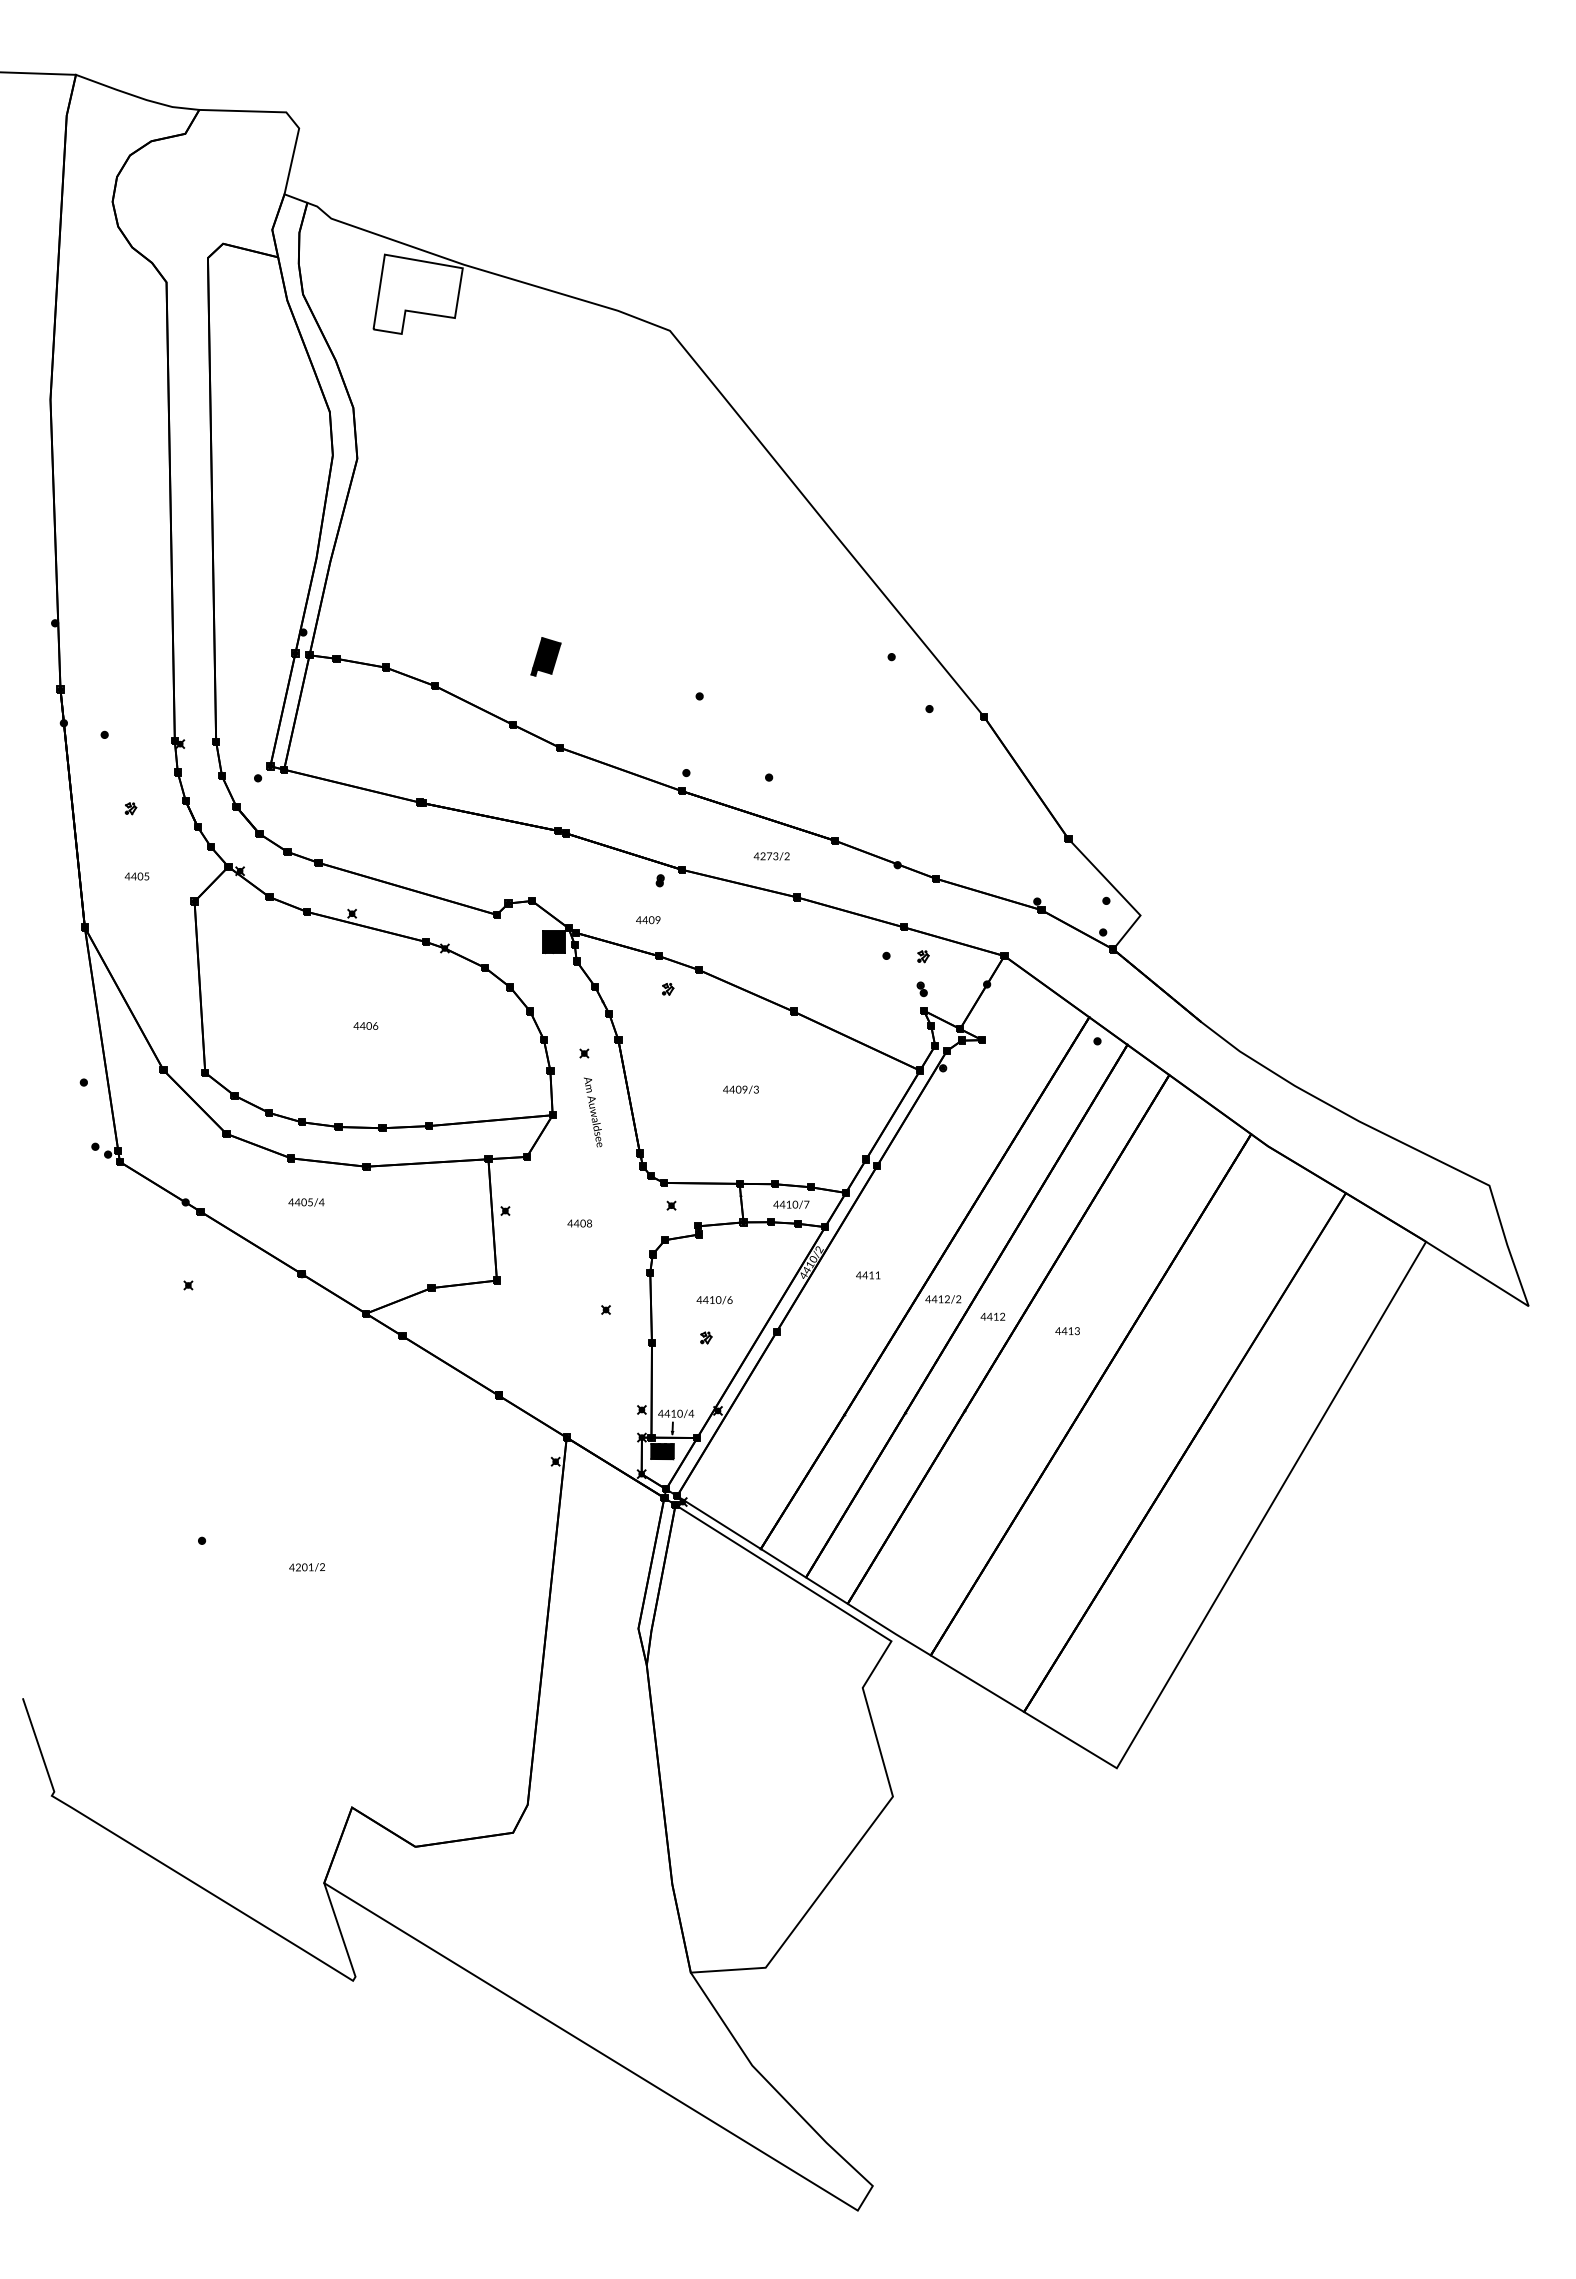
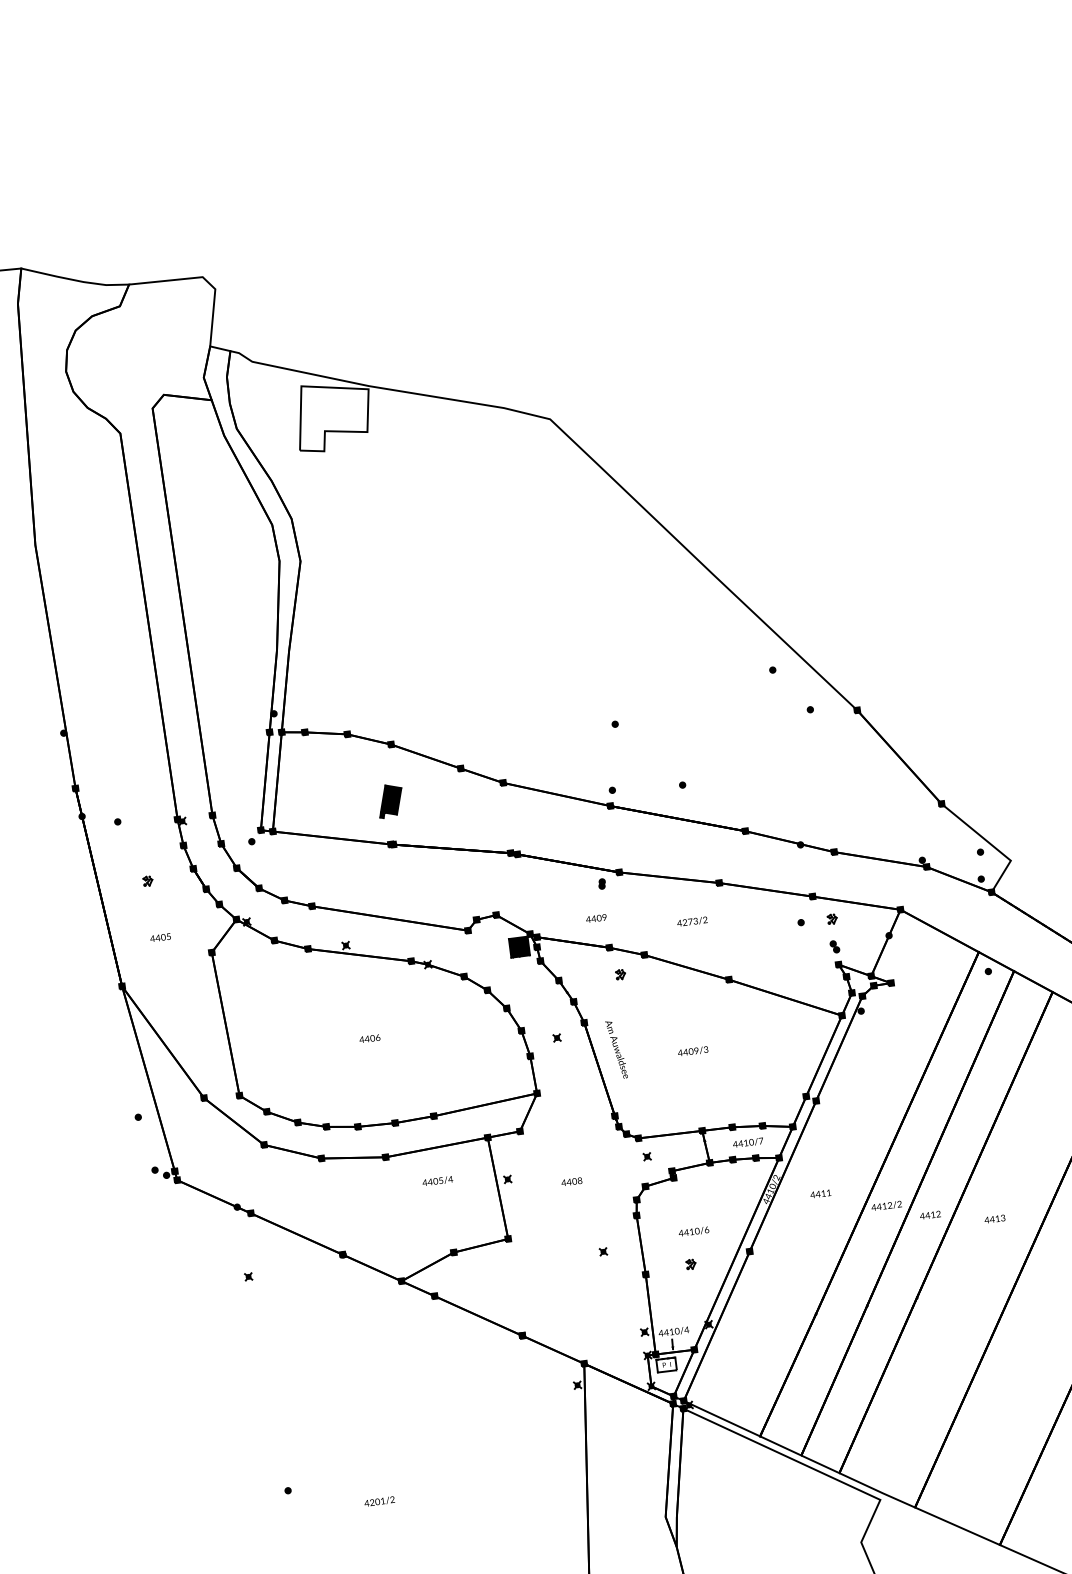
part: (545, 656) -> (390, 800), moved
text: (771, 856) -> (692, 921), moved
text: (593, 1112) -> (617, 1049), moved
text: (306, 1202) -> (437, 1181), moved
fill: (662, 1451) -> (666, 1364), removed

